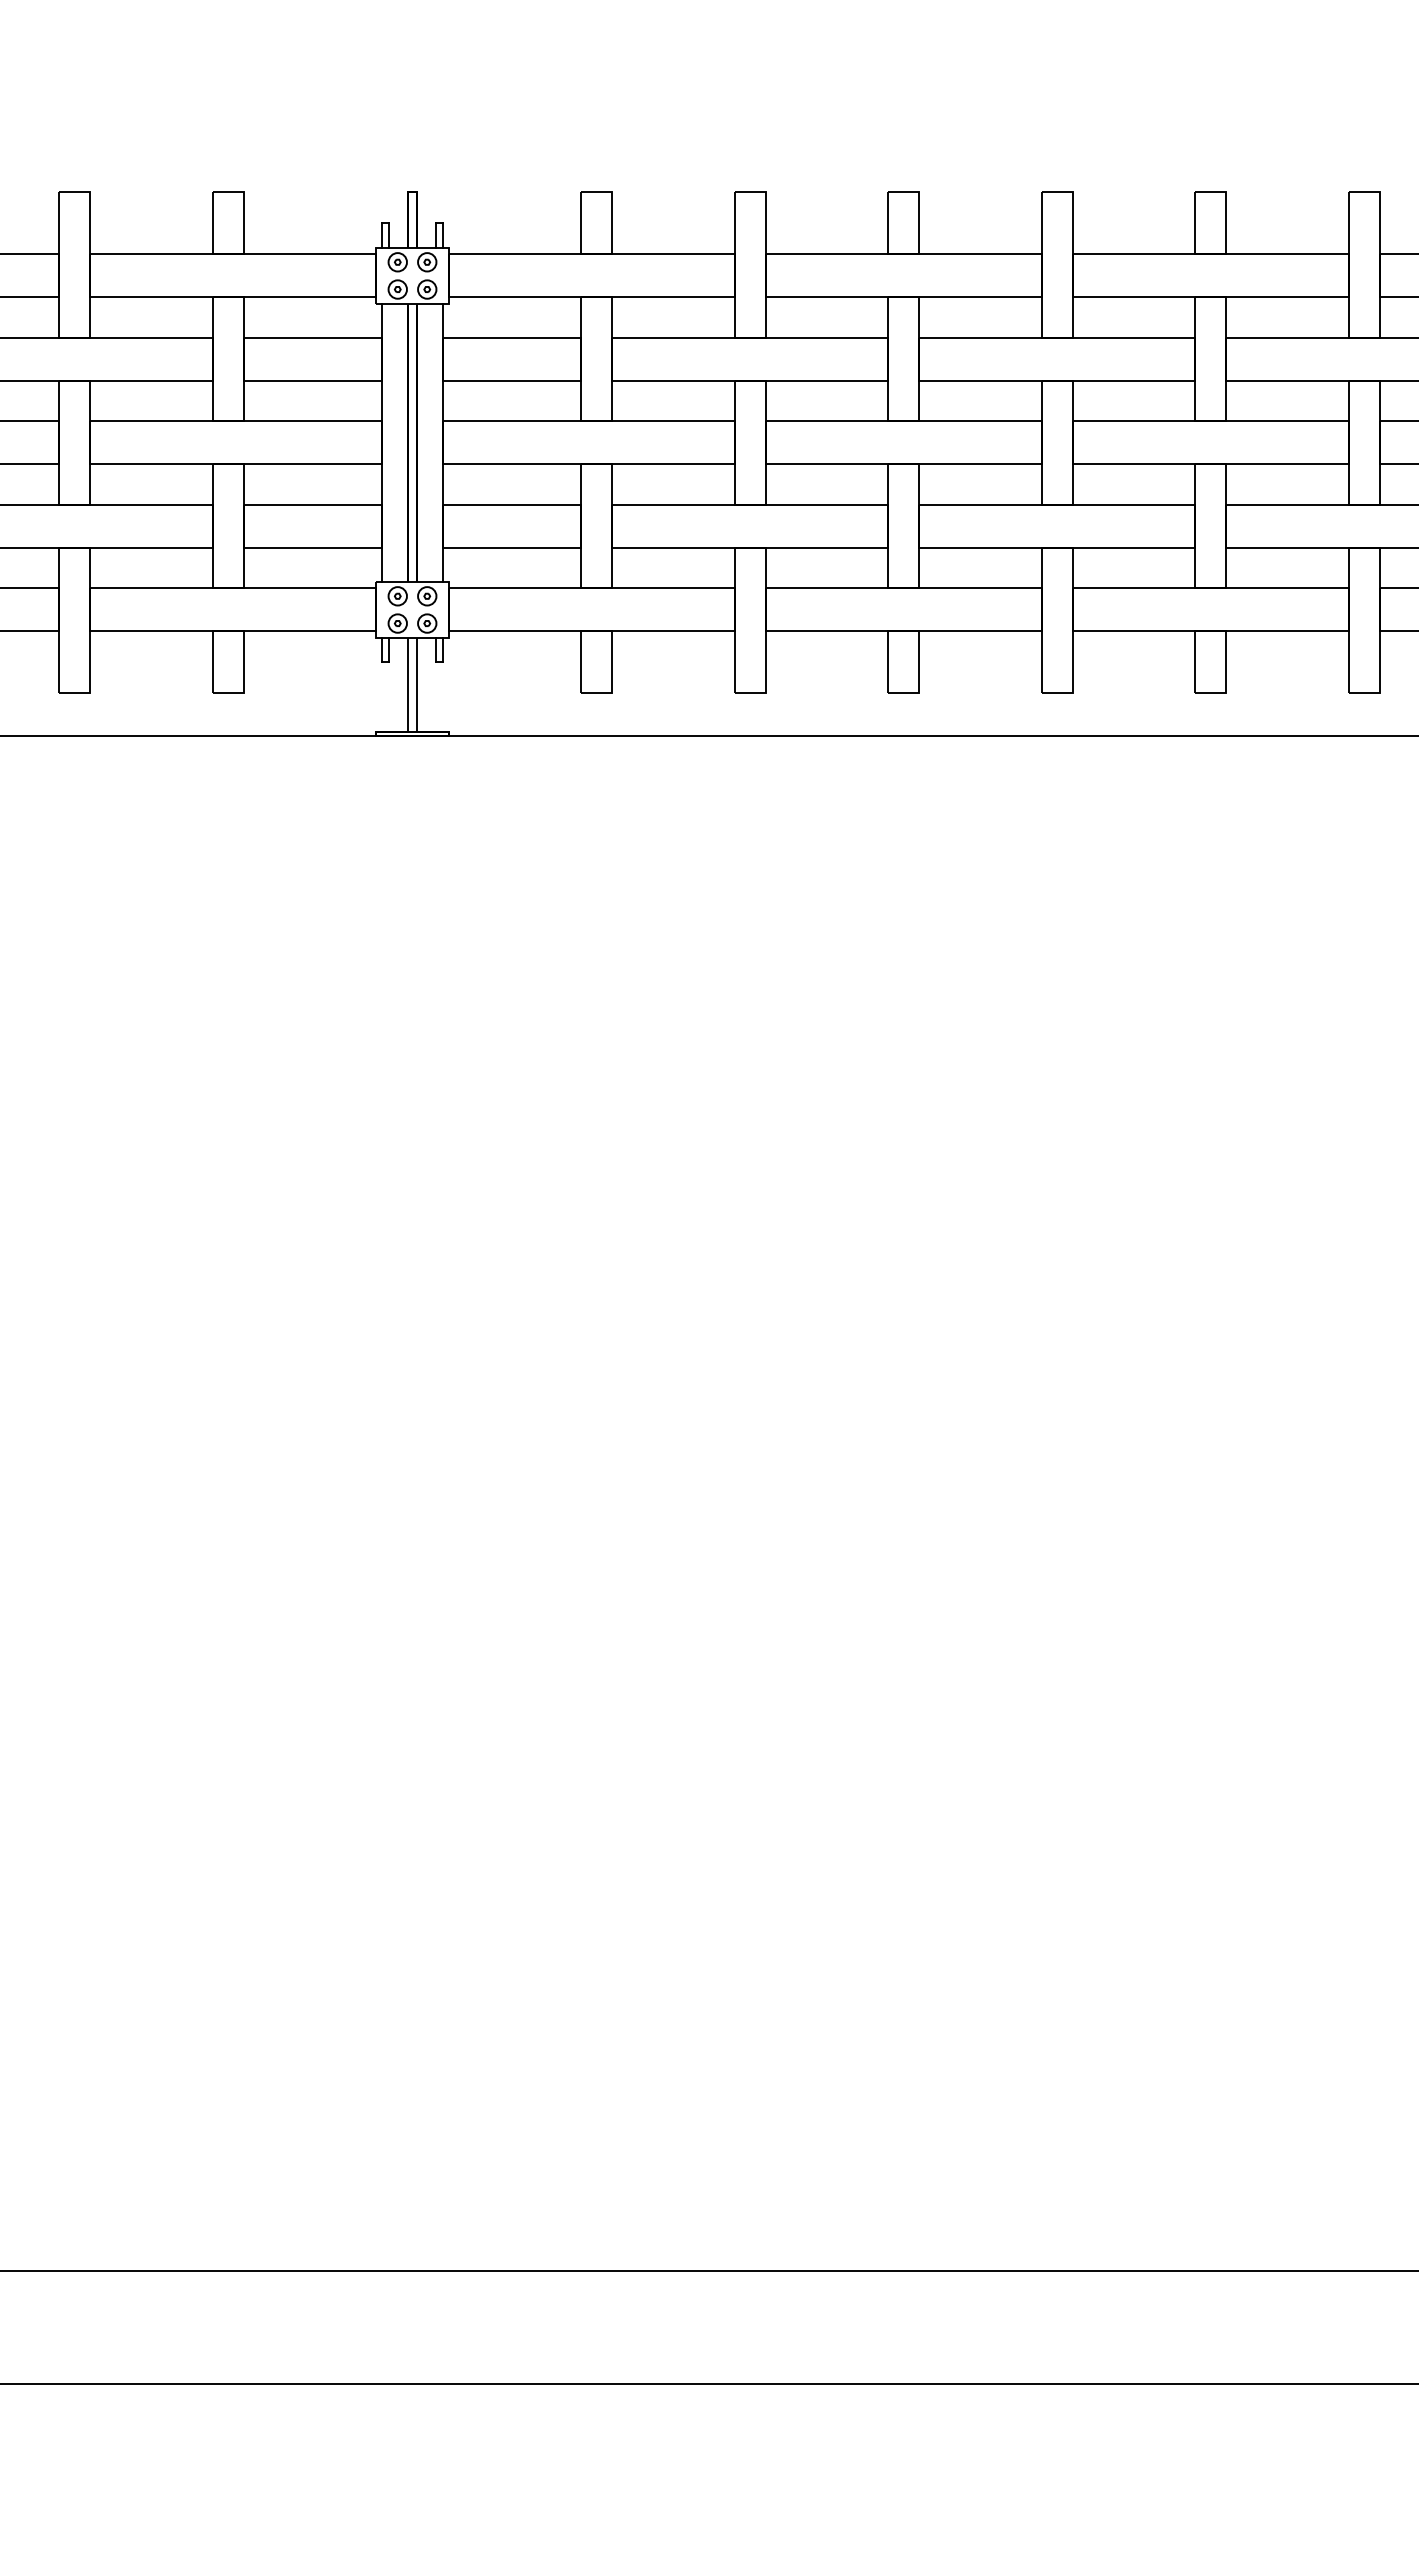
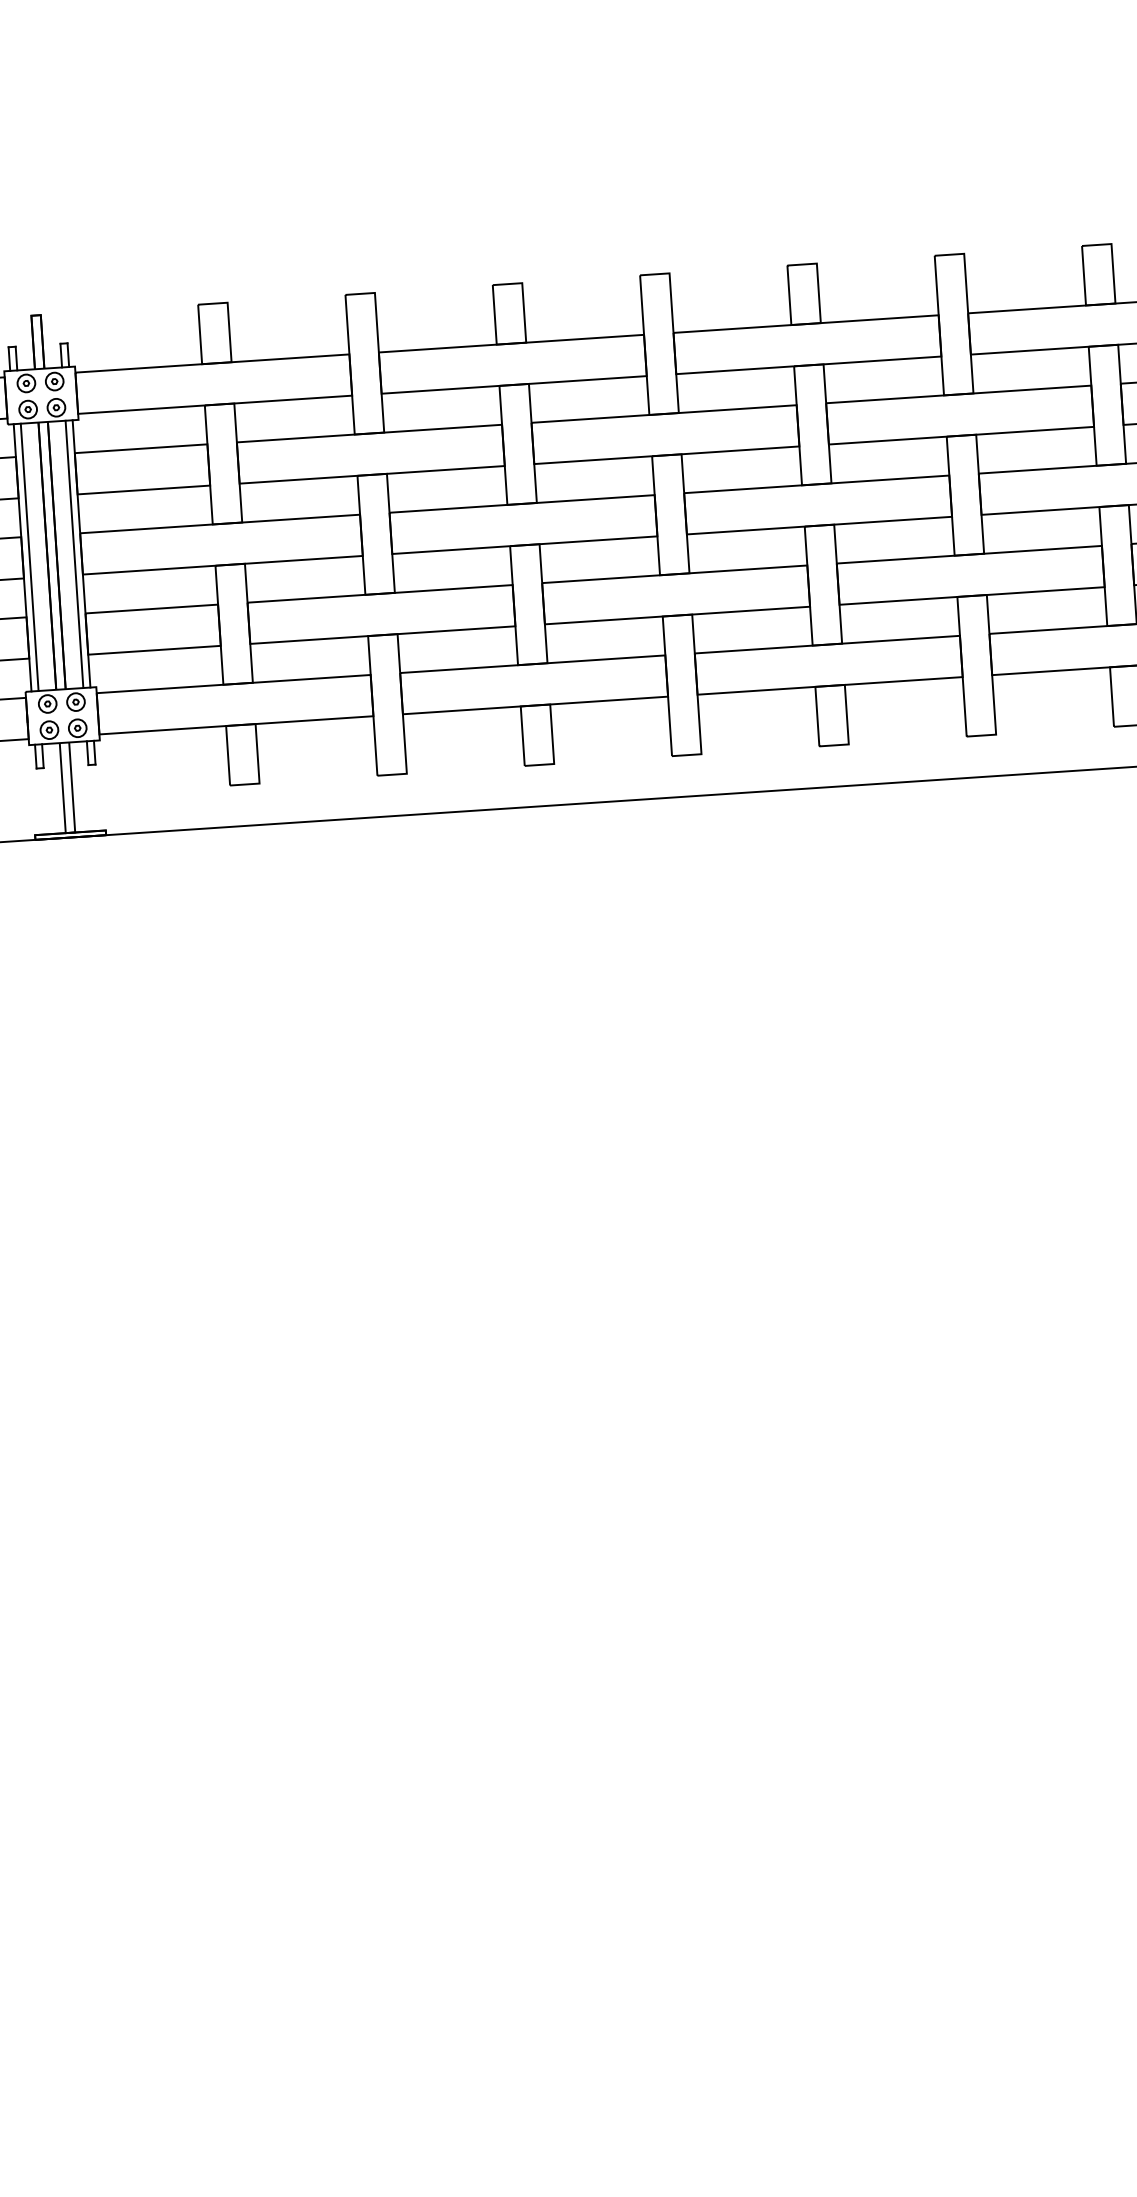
line: (389, 442) -> (29, 556), added
line: (435, 442) -> (74, 553), added

